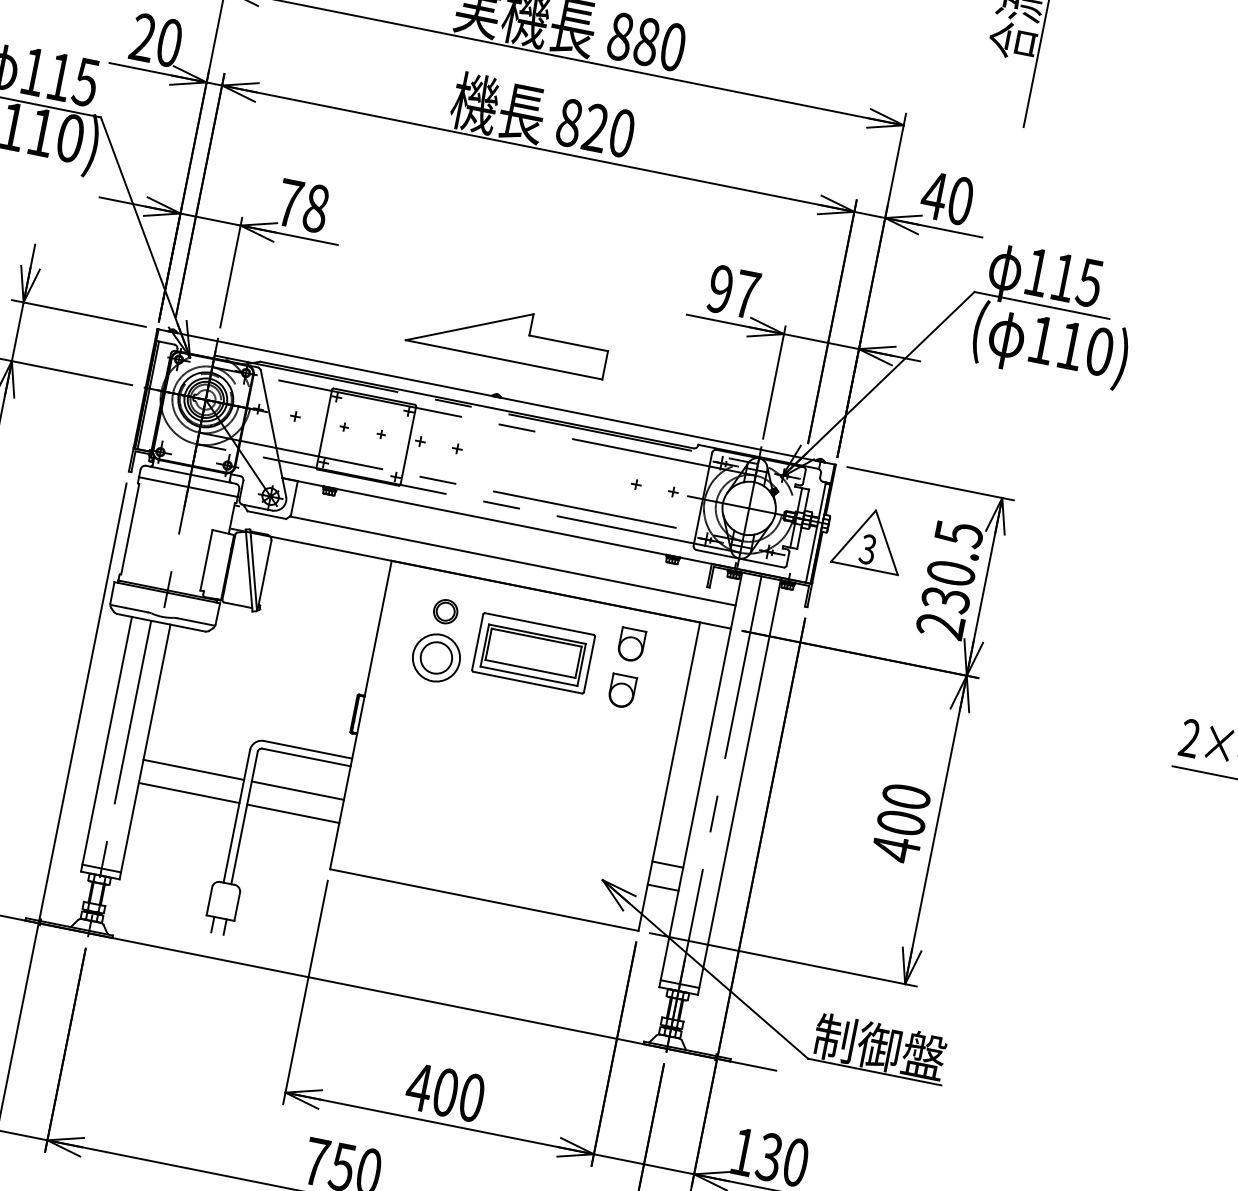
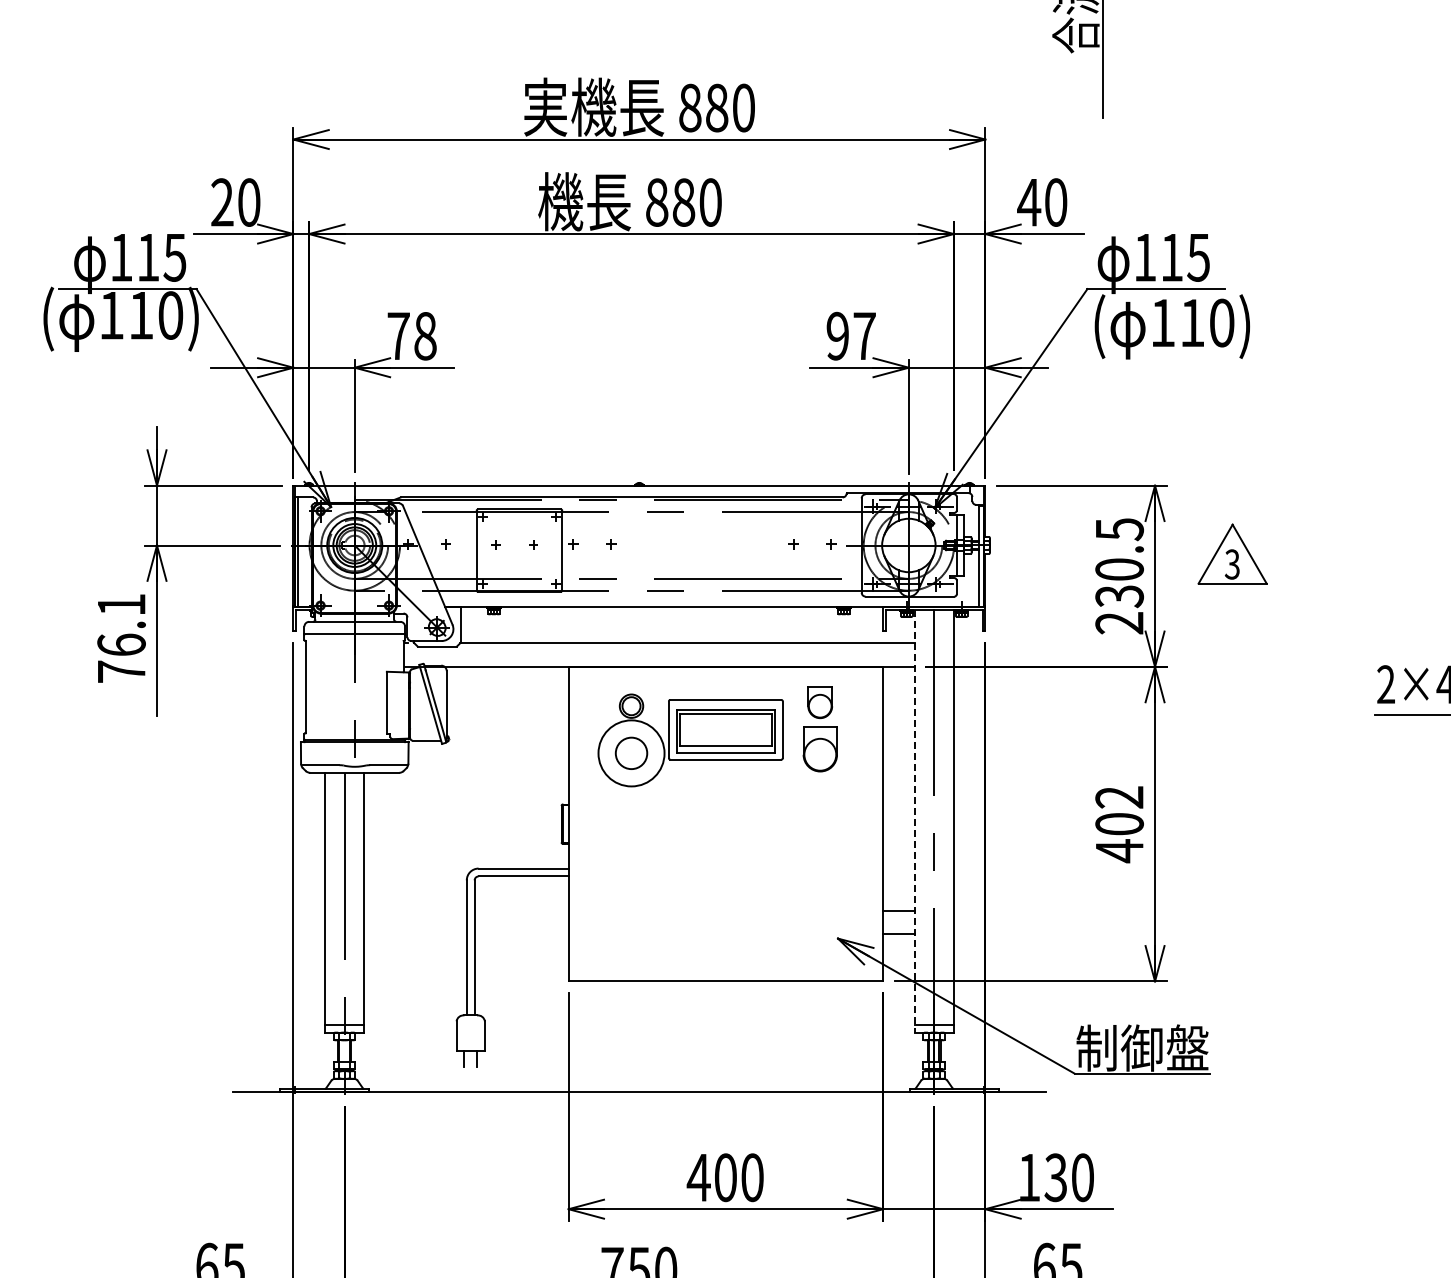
text: (595, 127) -> (683, 202), 820 -> 880
part: (509, 335) -> (639, 422), removed
part: (870, 538) -> (1232, 553), moved
circle: (436, 657) -> (631, 752), size x1.4
part: (621, 690) -> (819, 749), size x1.4
line: (193, 769) -> (415, 910), removed
line: (700, 780) -> (914, 821), solid -> dashed
line: (297, 790) -> (521, 910), removed
line: (189, 793) -> (415, 934), removed
text: (906, 796) -> (1119, 797), 400 -> 402
line: (293, 814) -> (521, 934), removed

